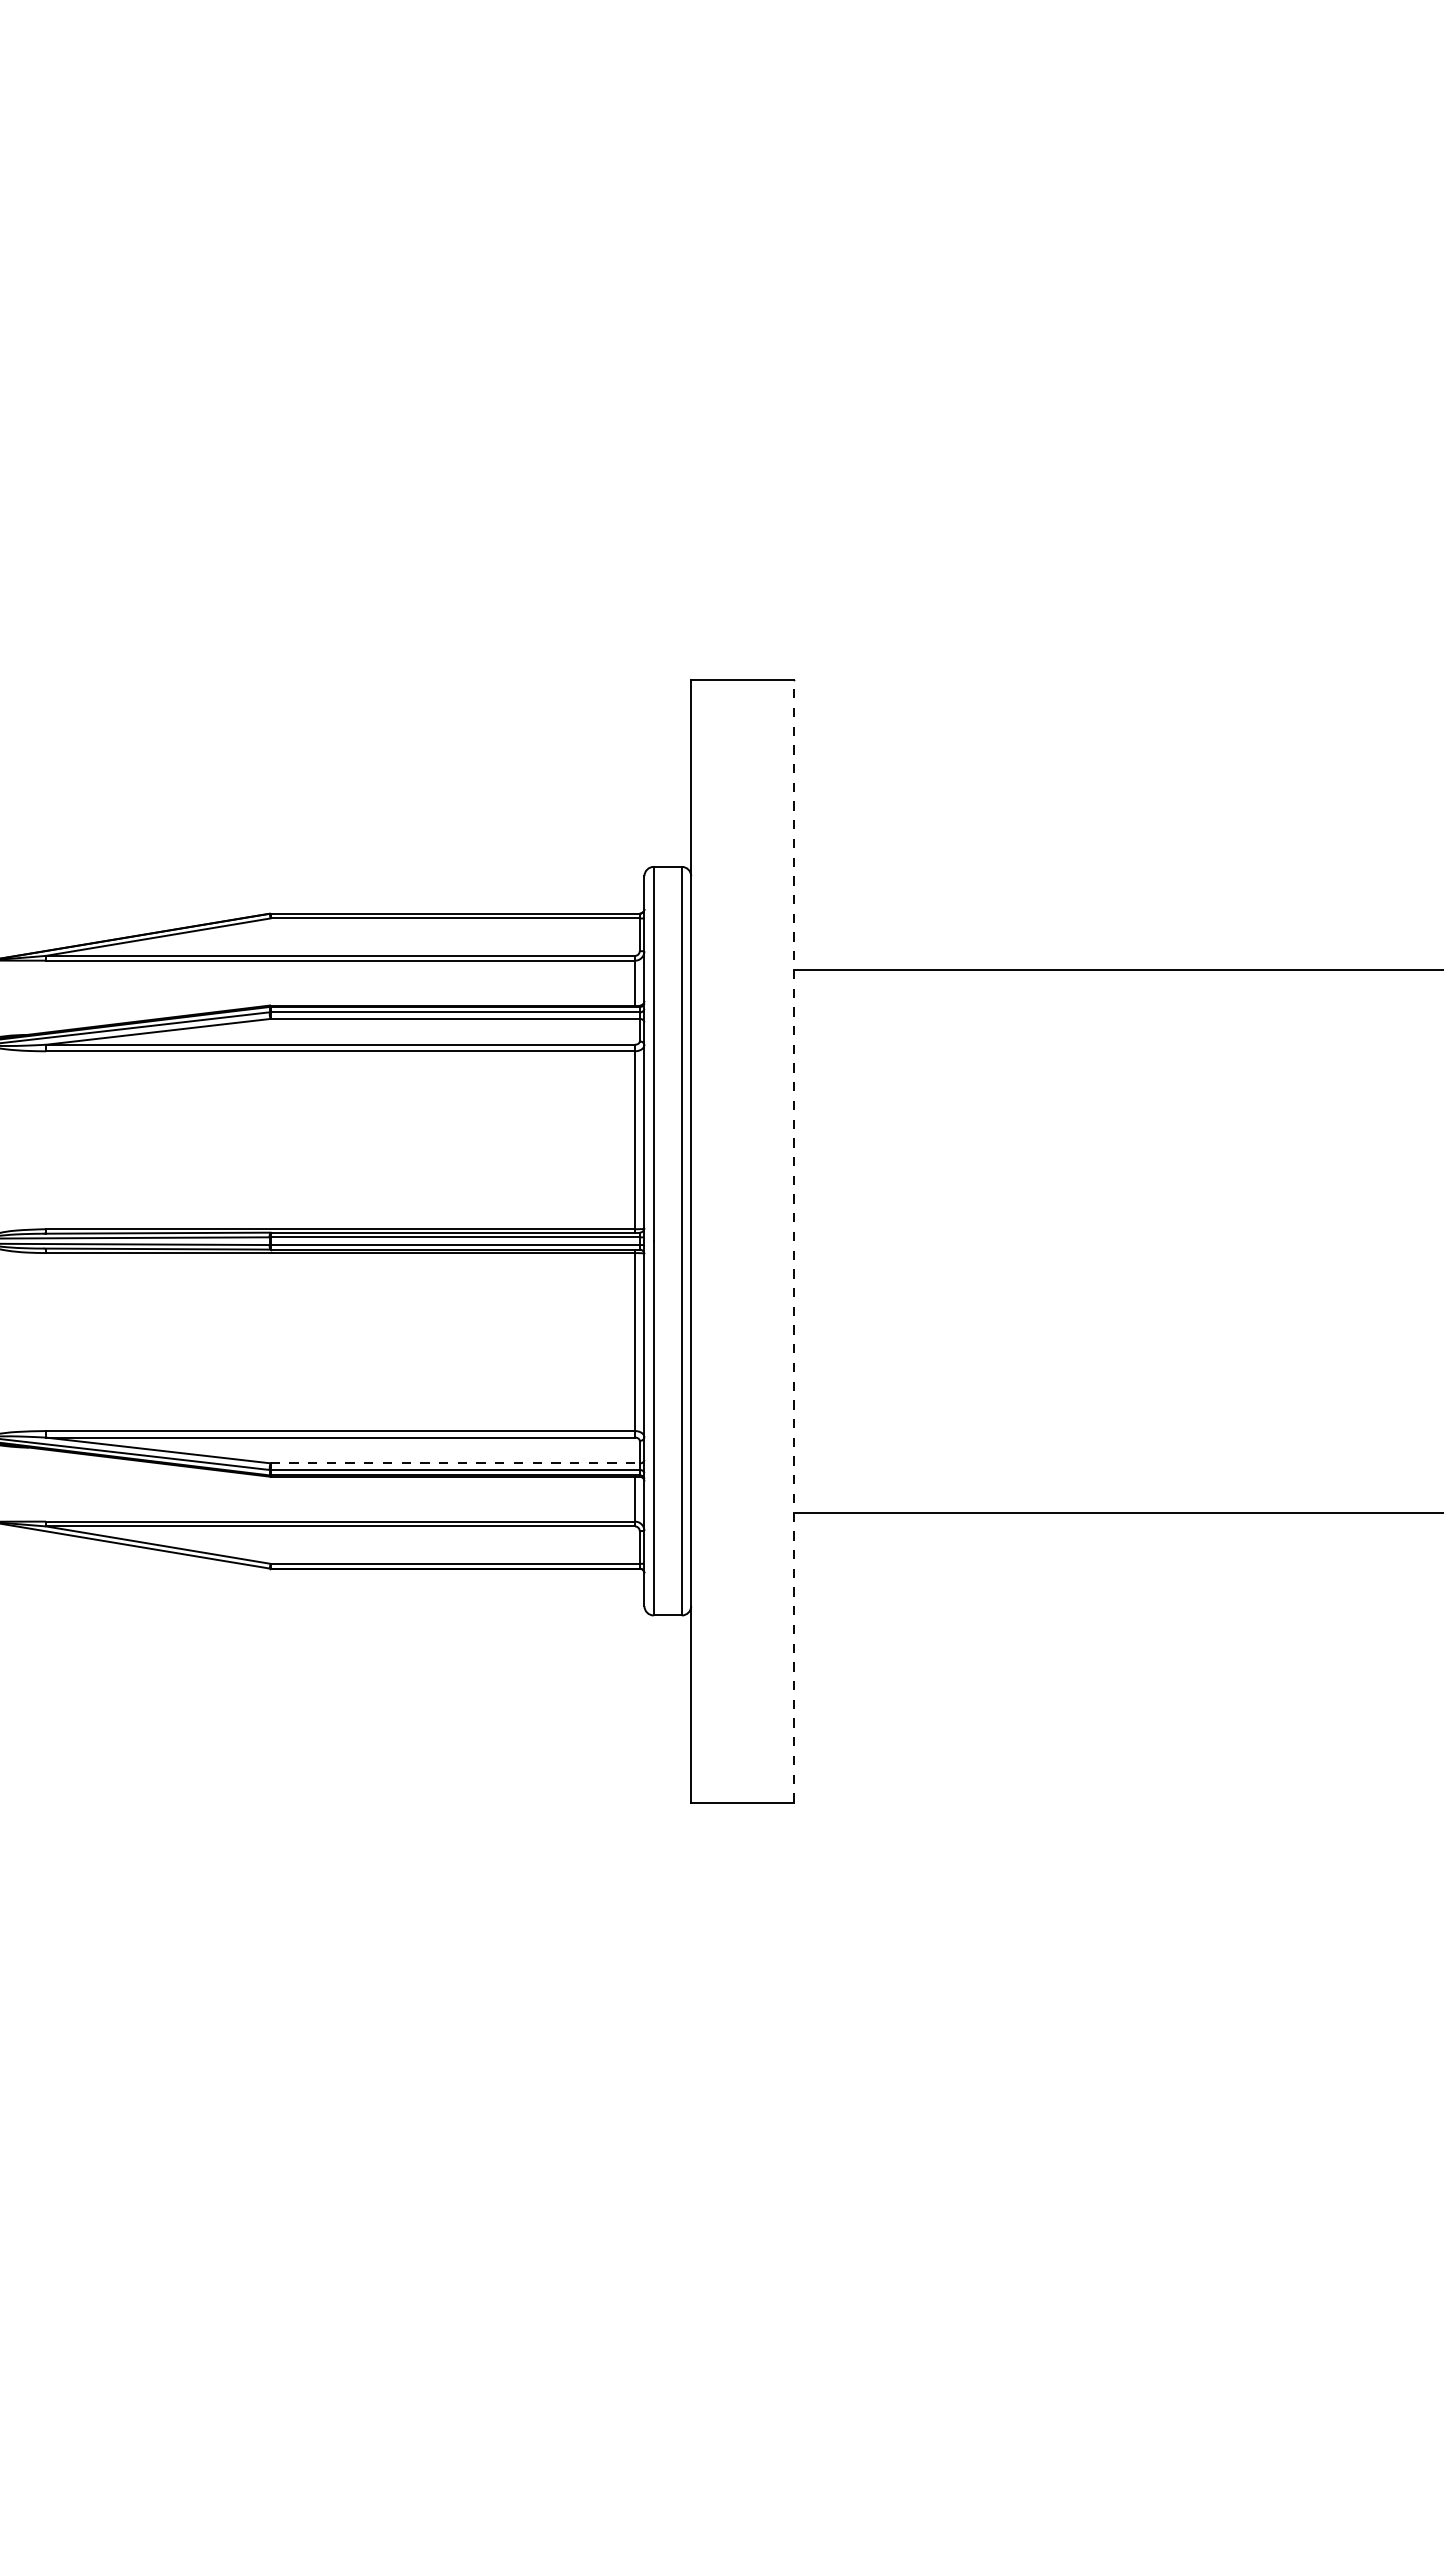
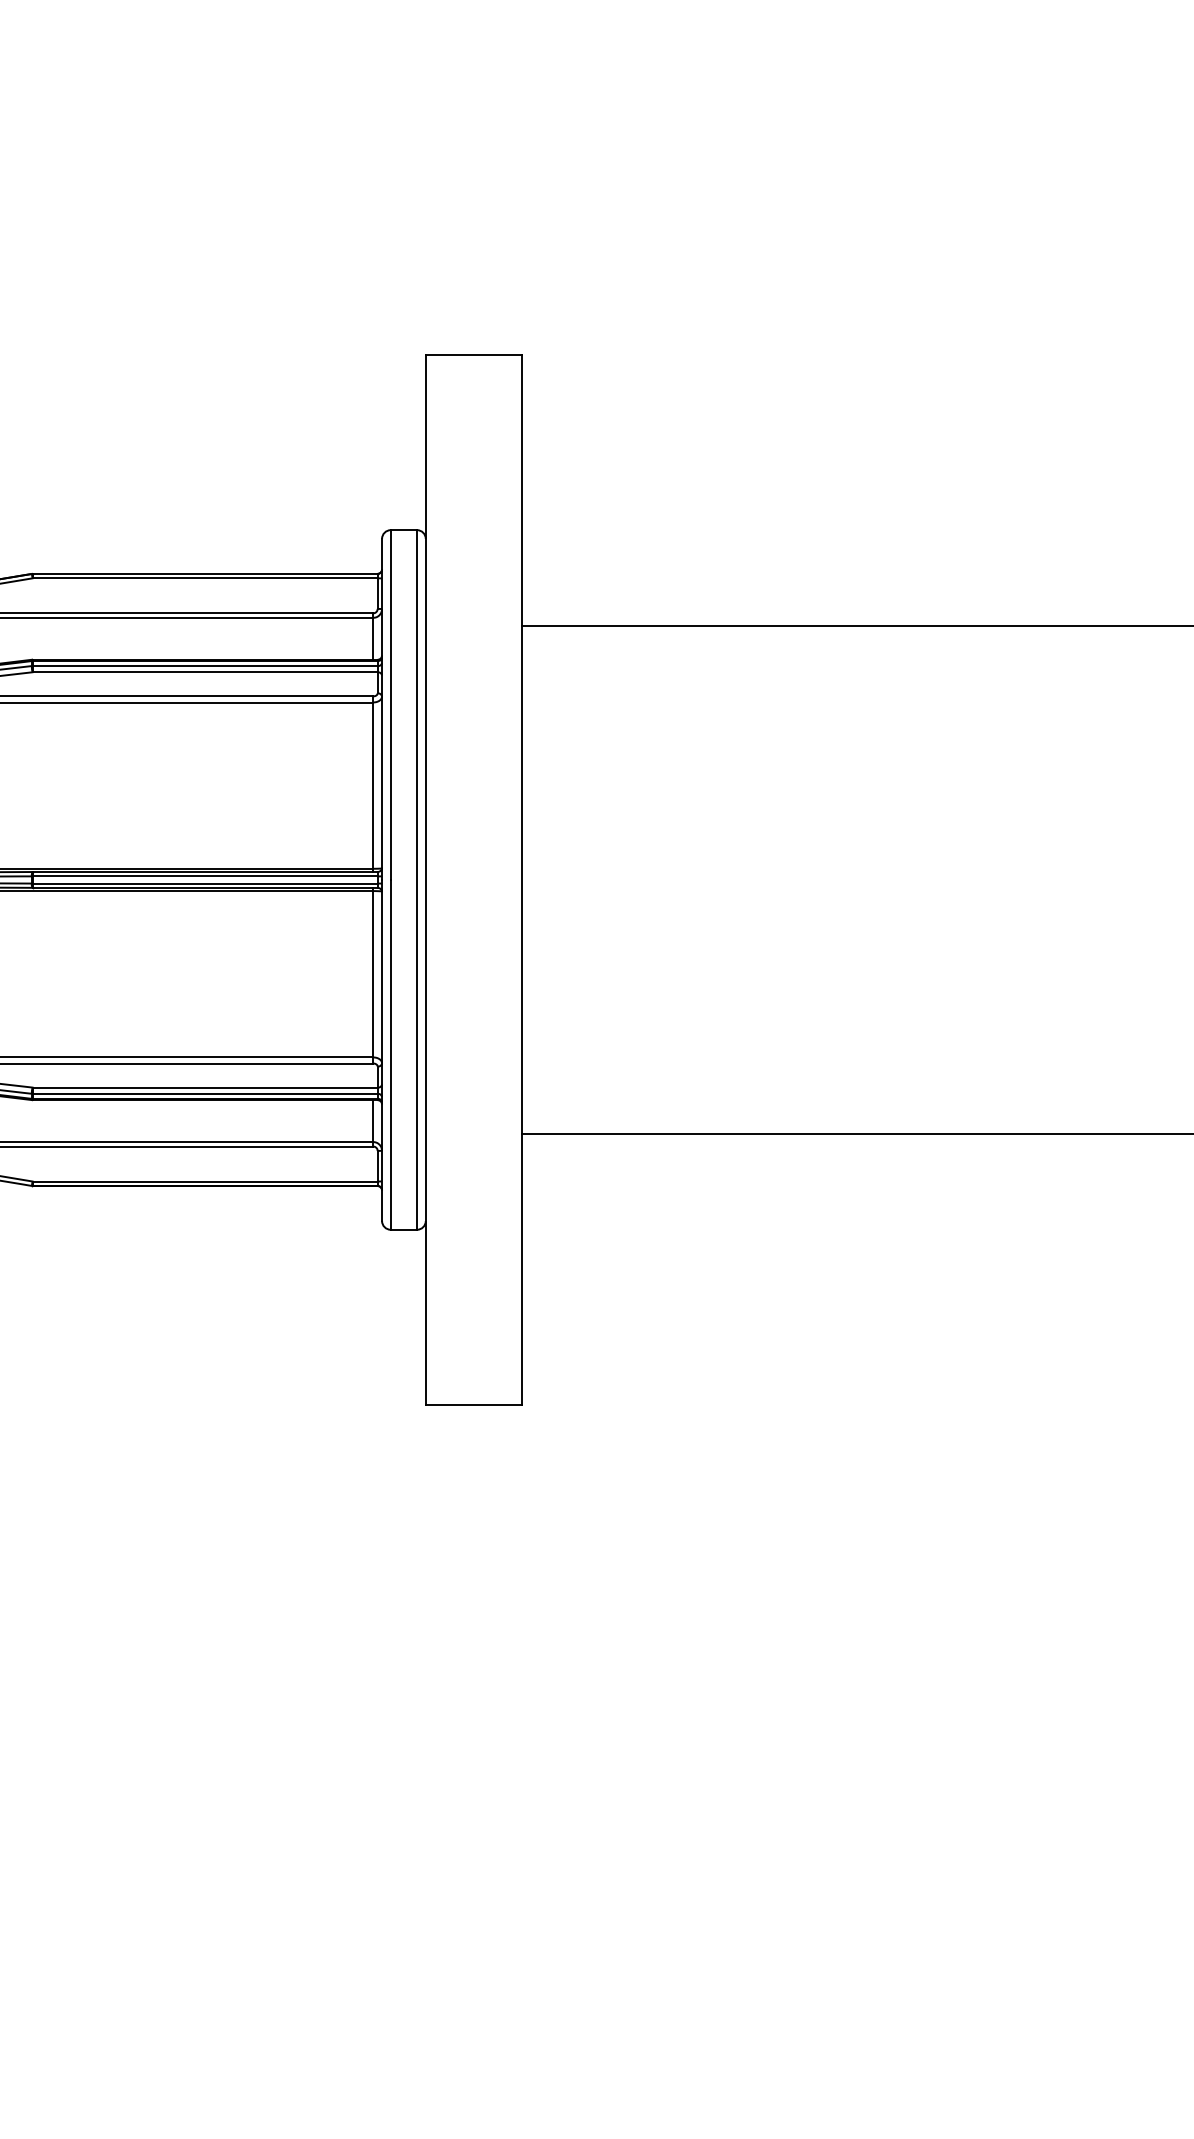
line: (794, 1240) -> (522, 879), dashed -> solid
line: (455, 1463) -> (205, 1087), dashed -> solid

